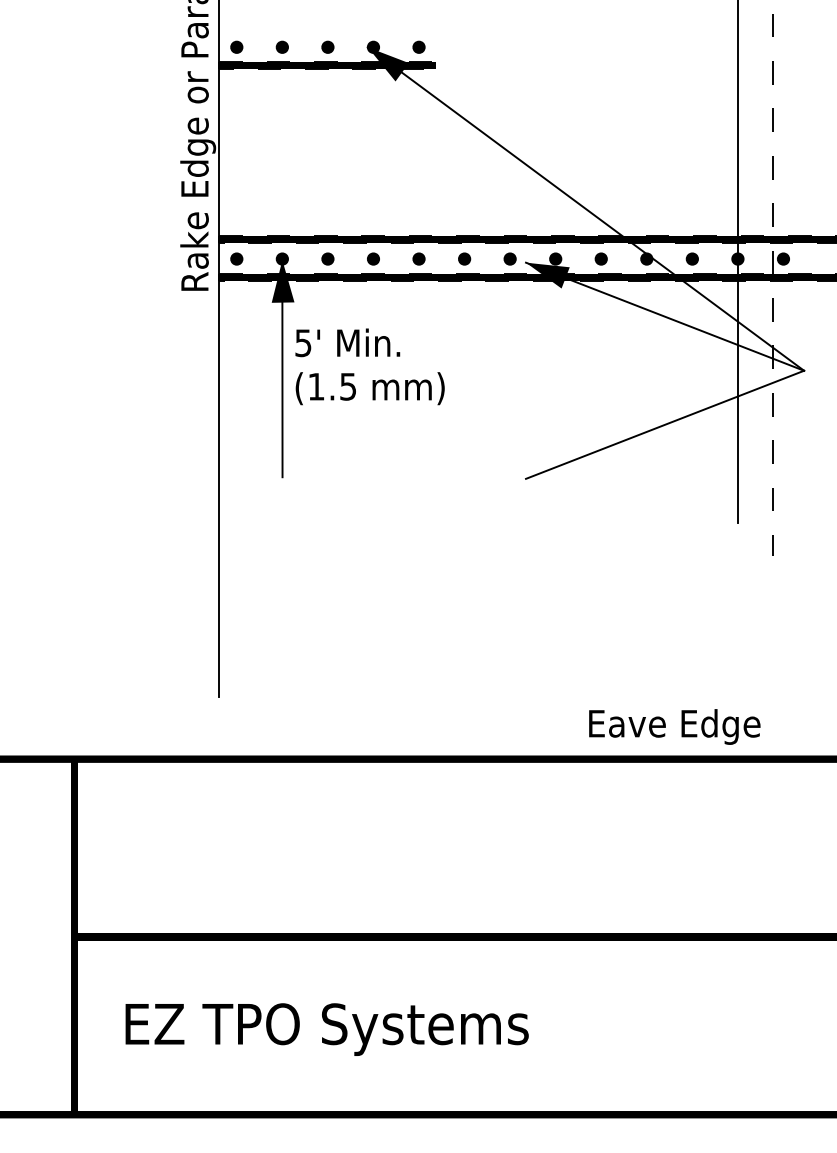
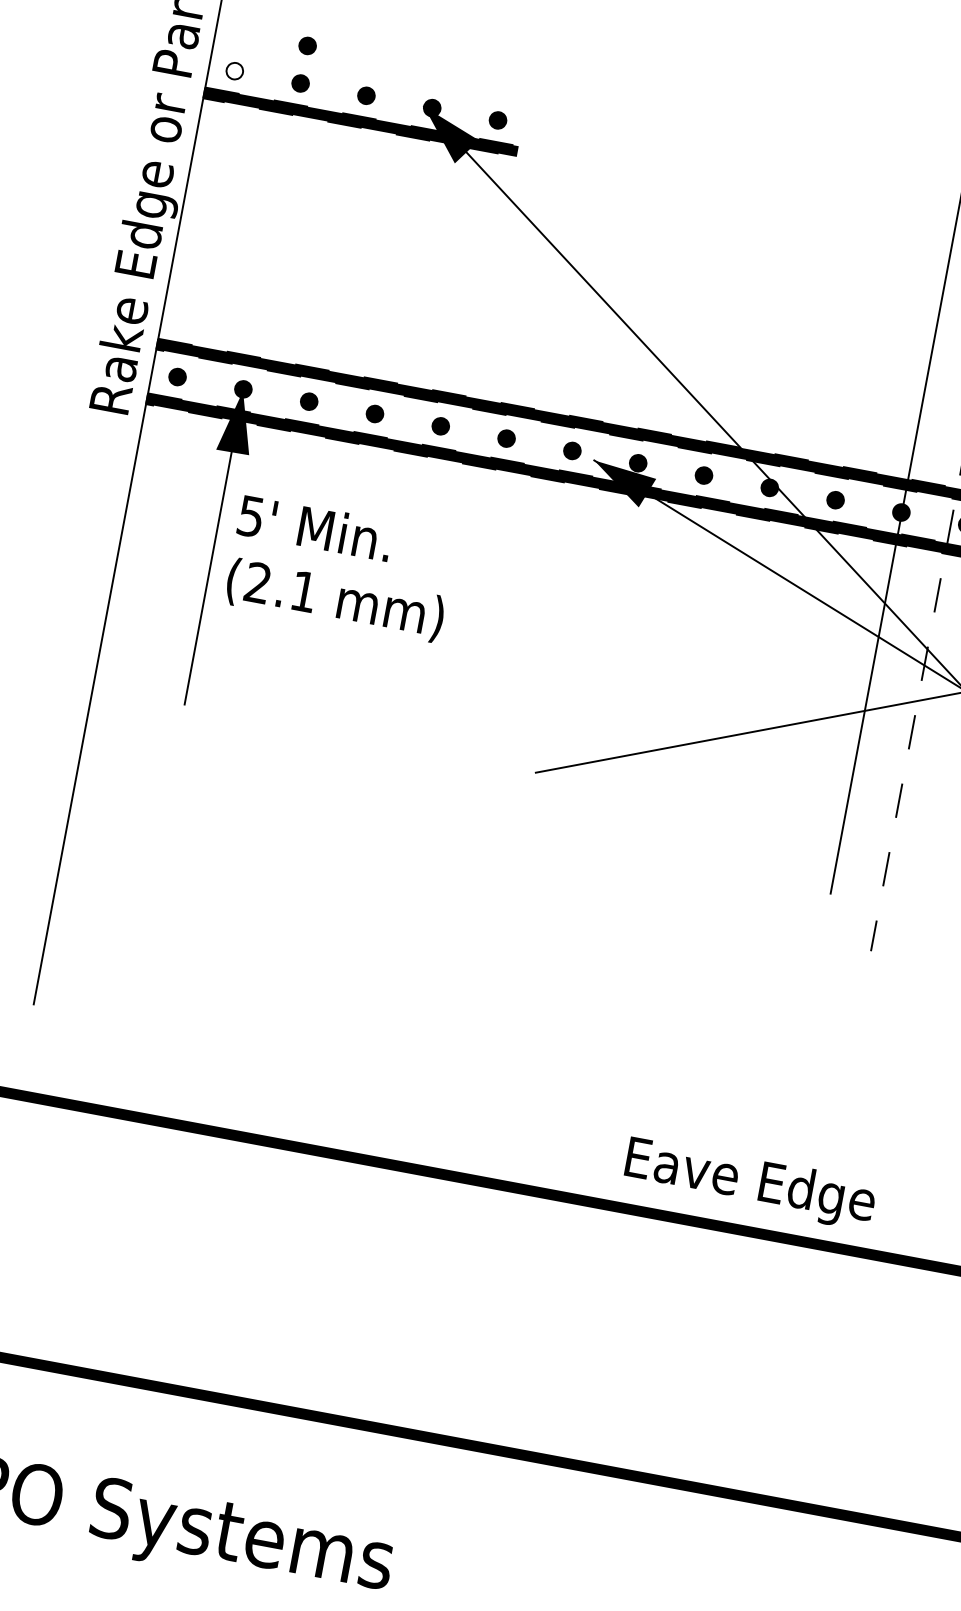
part: (281, 20) -> (306, 44), added
fill: (236, 46) -> (234, 69), removed
text: (331, 386) -> (279, 586), (1.5 -> (2.1
text: (674, 726) -> (749, 1182), moved

